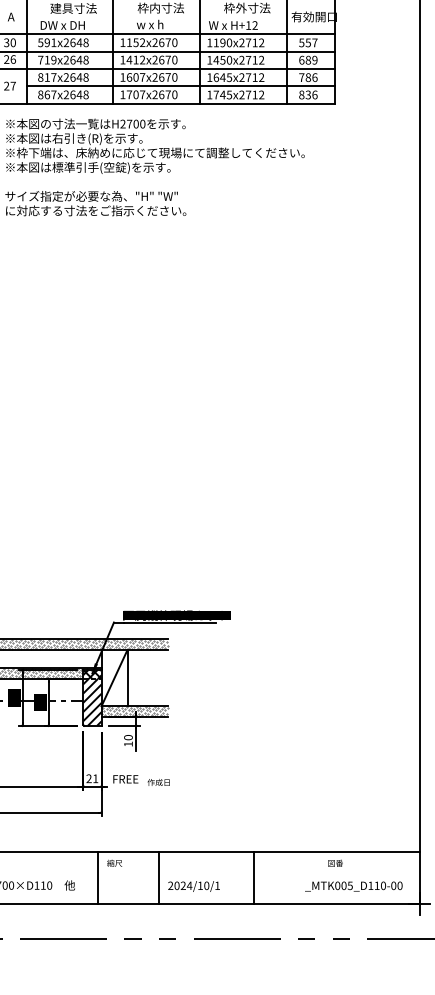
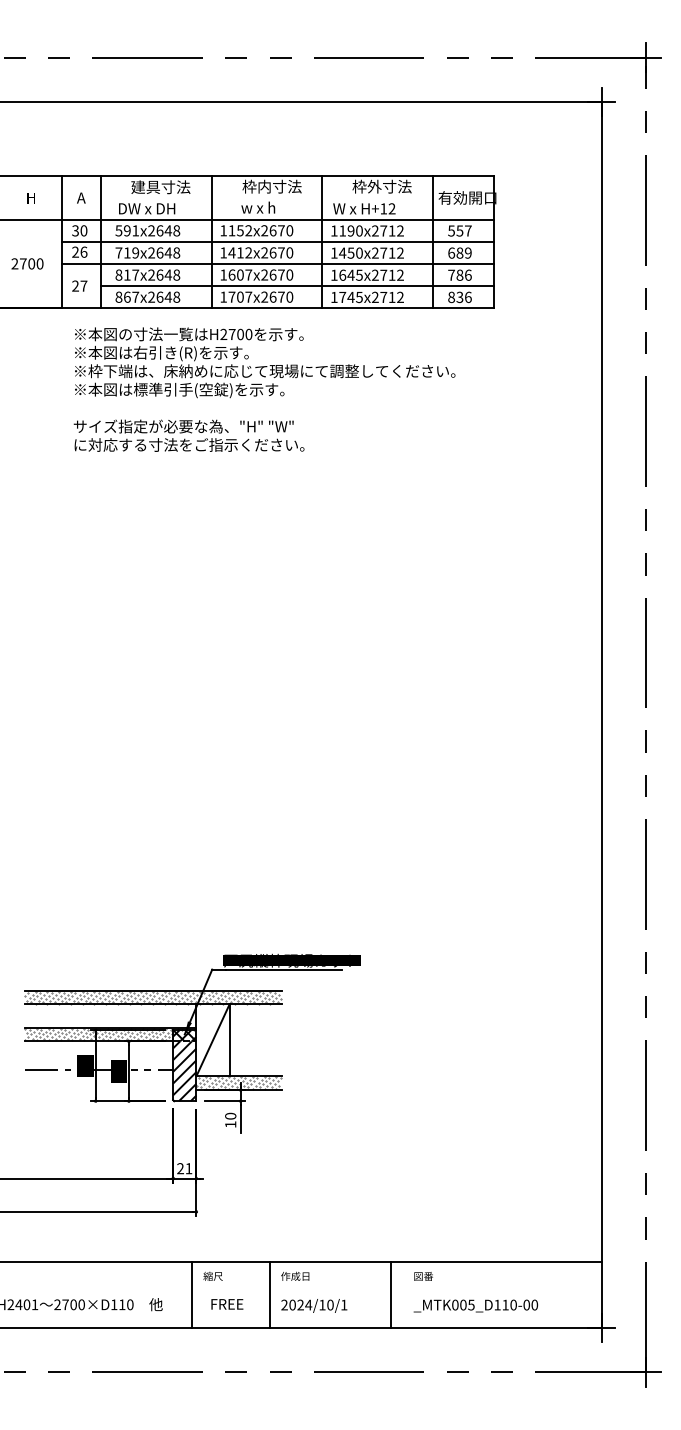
text: (125, 779) -> (227, 1304), moved
text: (158, 781) -> (295, 1275), moved
text: (335, 863) -> (423, 1276), moved
text: (353, 886) -> (475, 1305), moved

